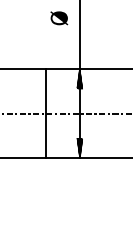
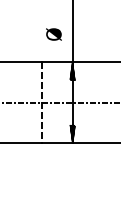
text: (59, 18) -> (54, 34), moved
line: (45, 113) -> (41, 102), solid -> dashed

